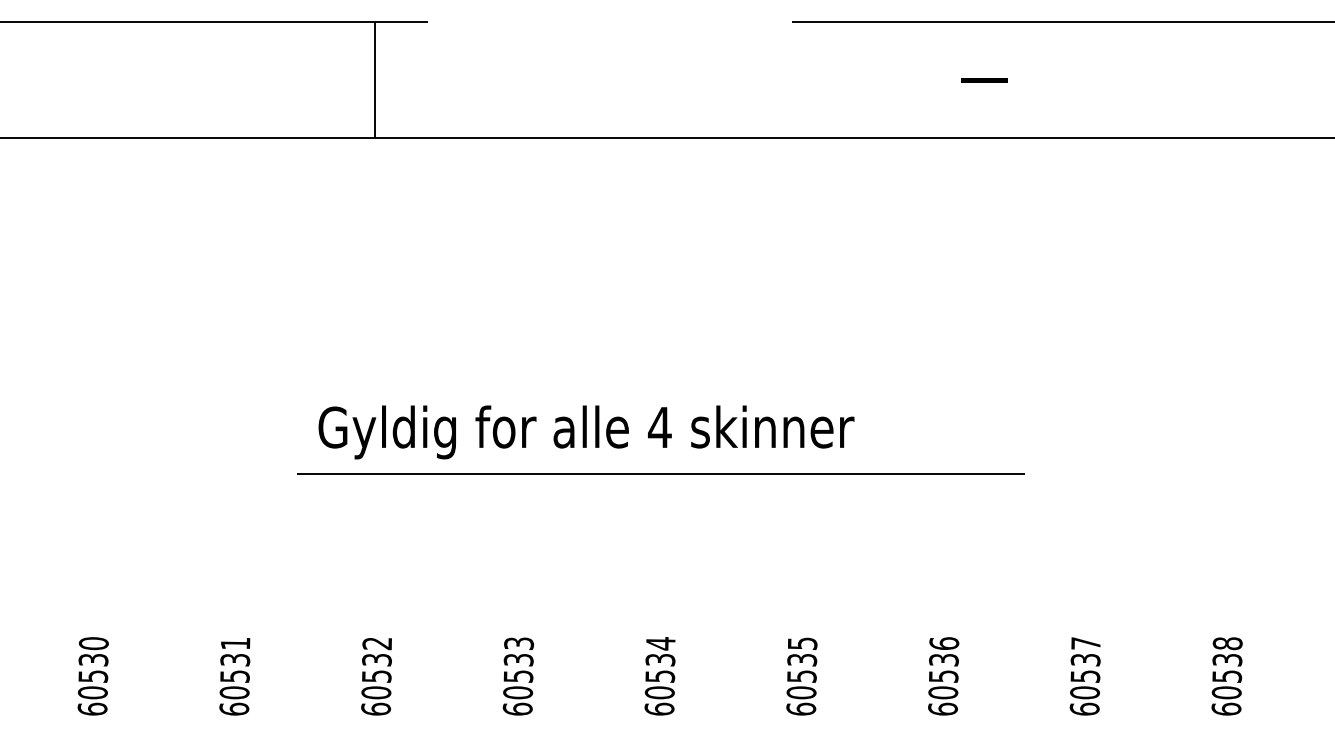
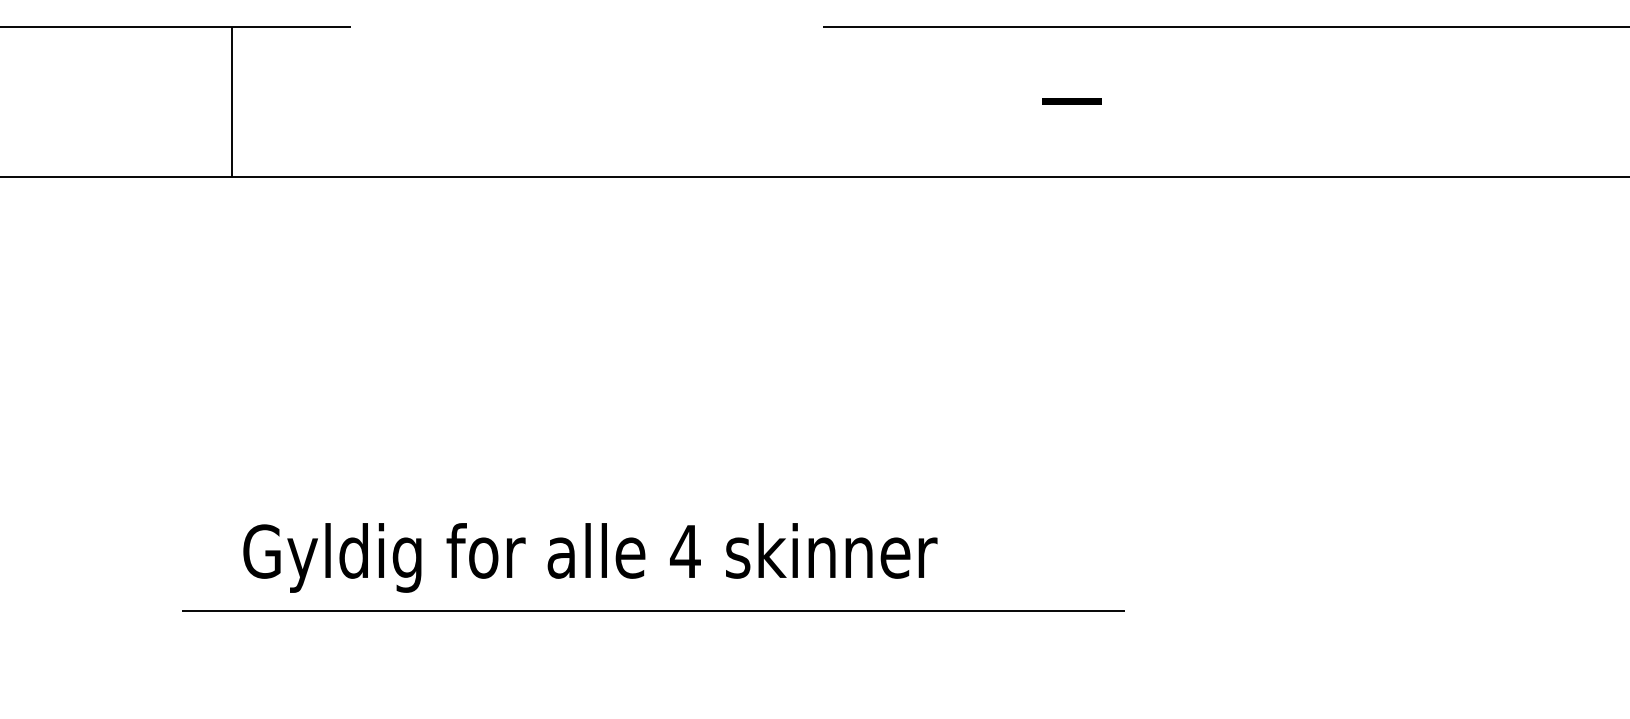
line: (374, 80) -> (231, 102), moved
text: (586, 432) -> (590, 558), moved

